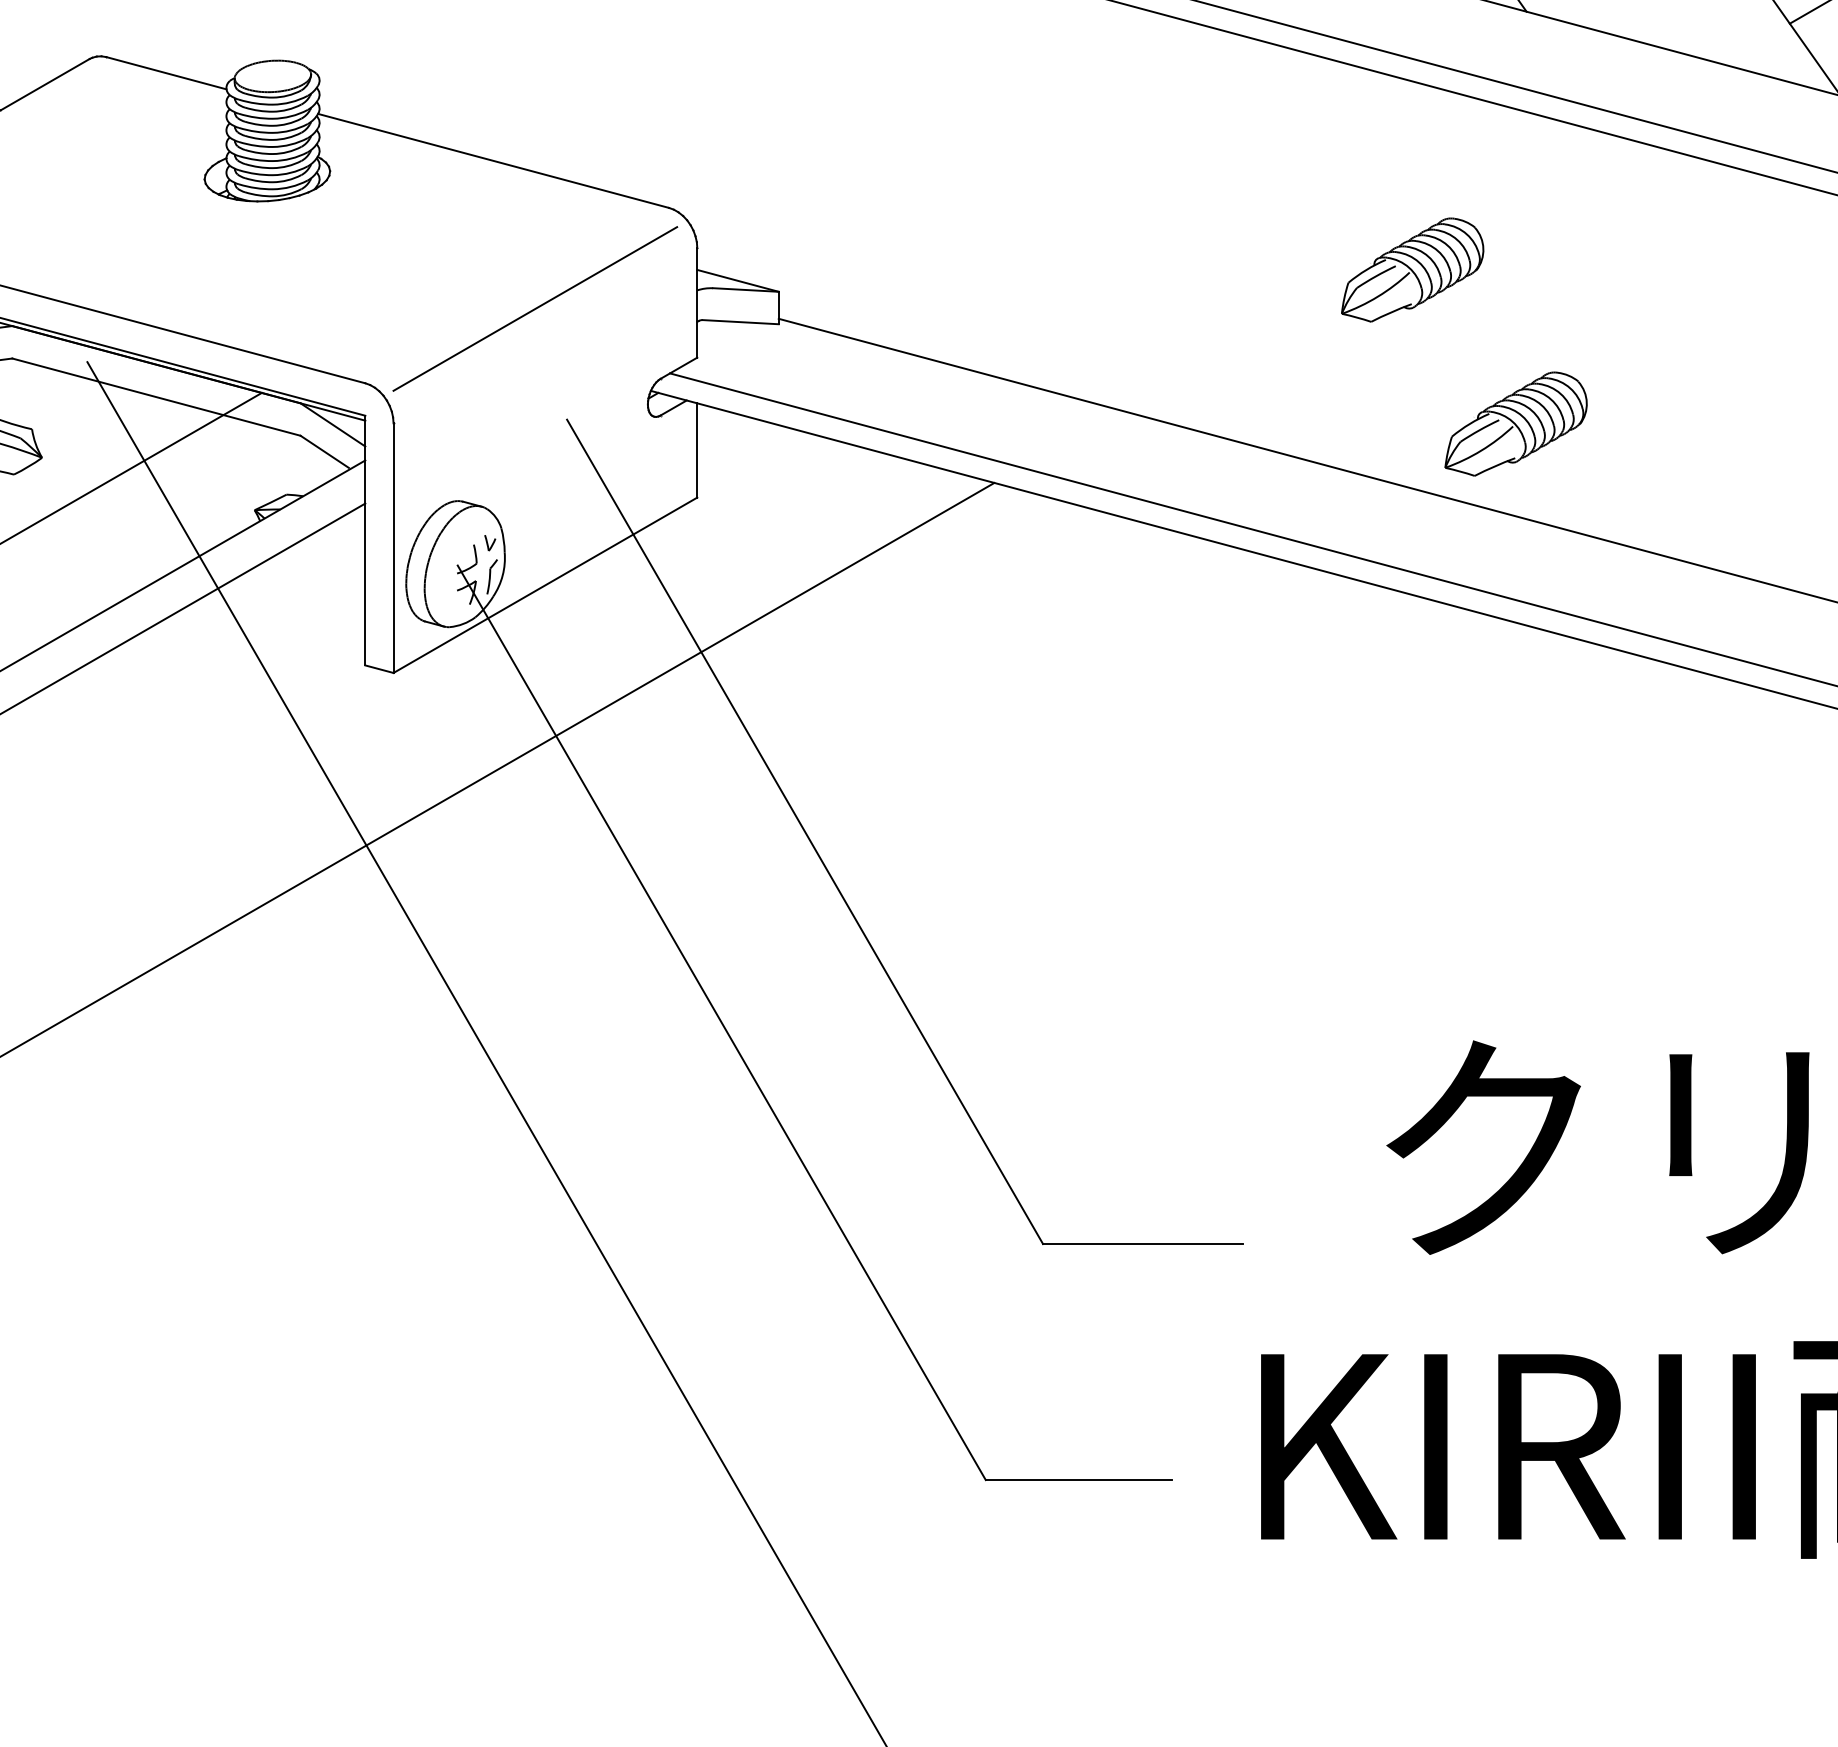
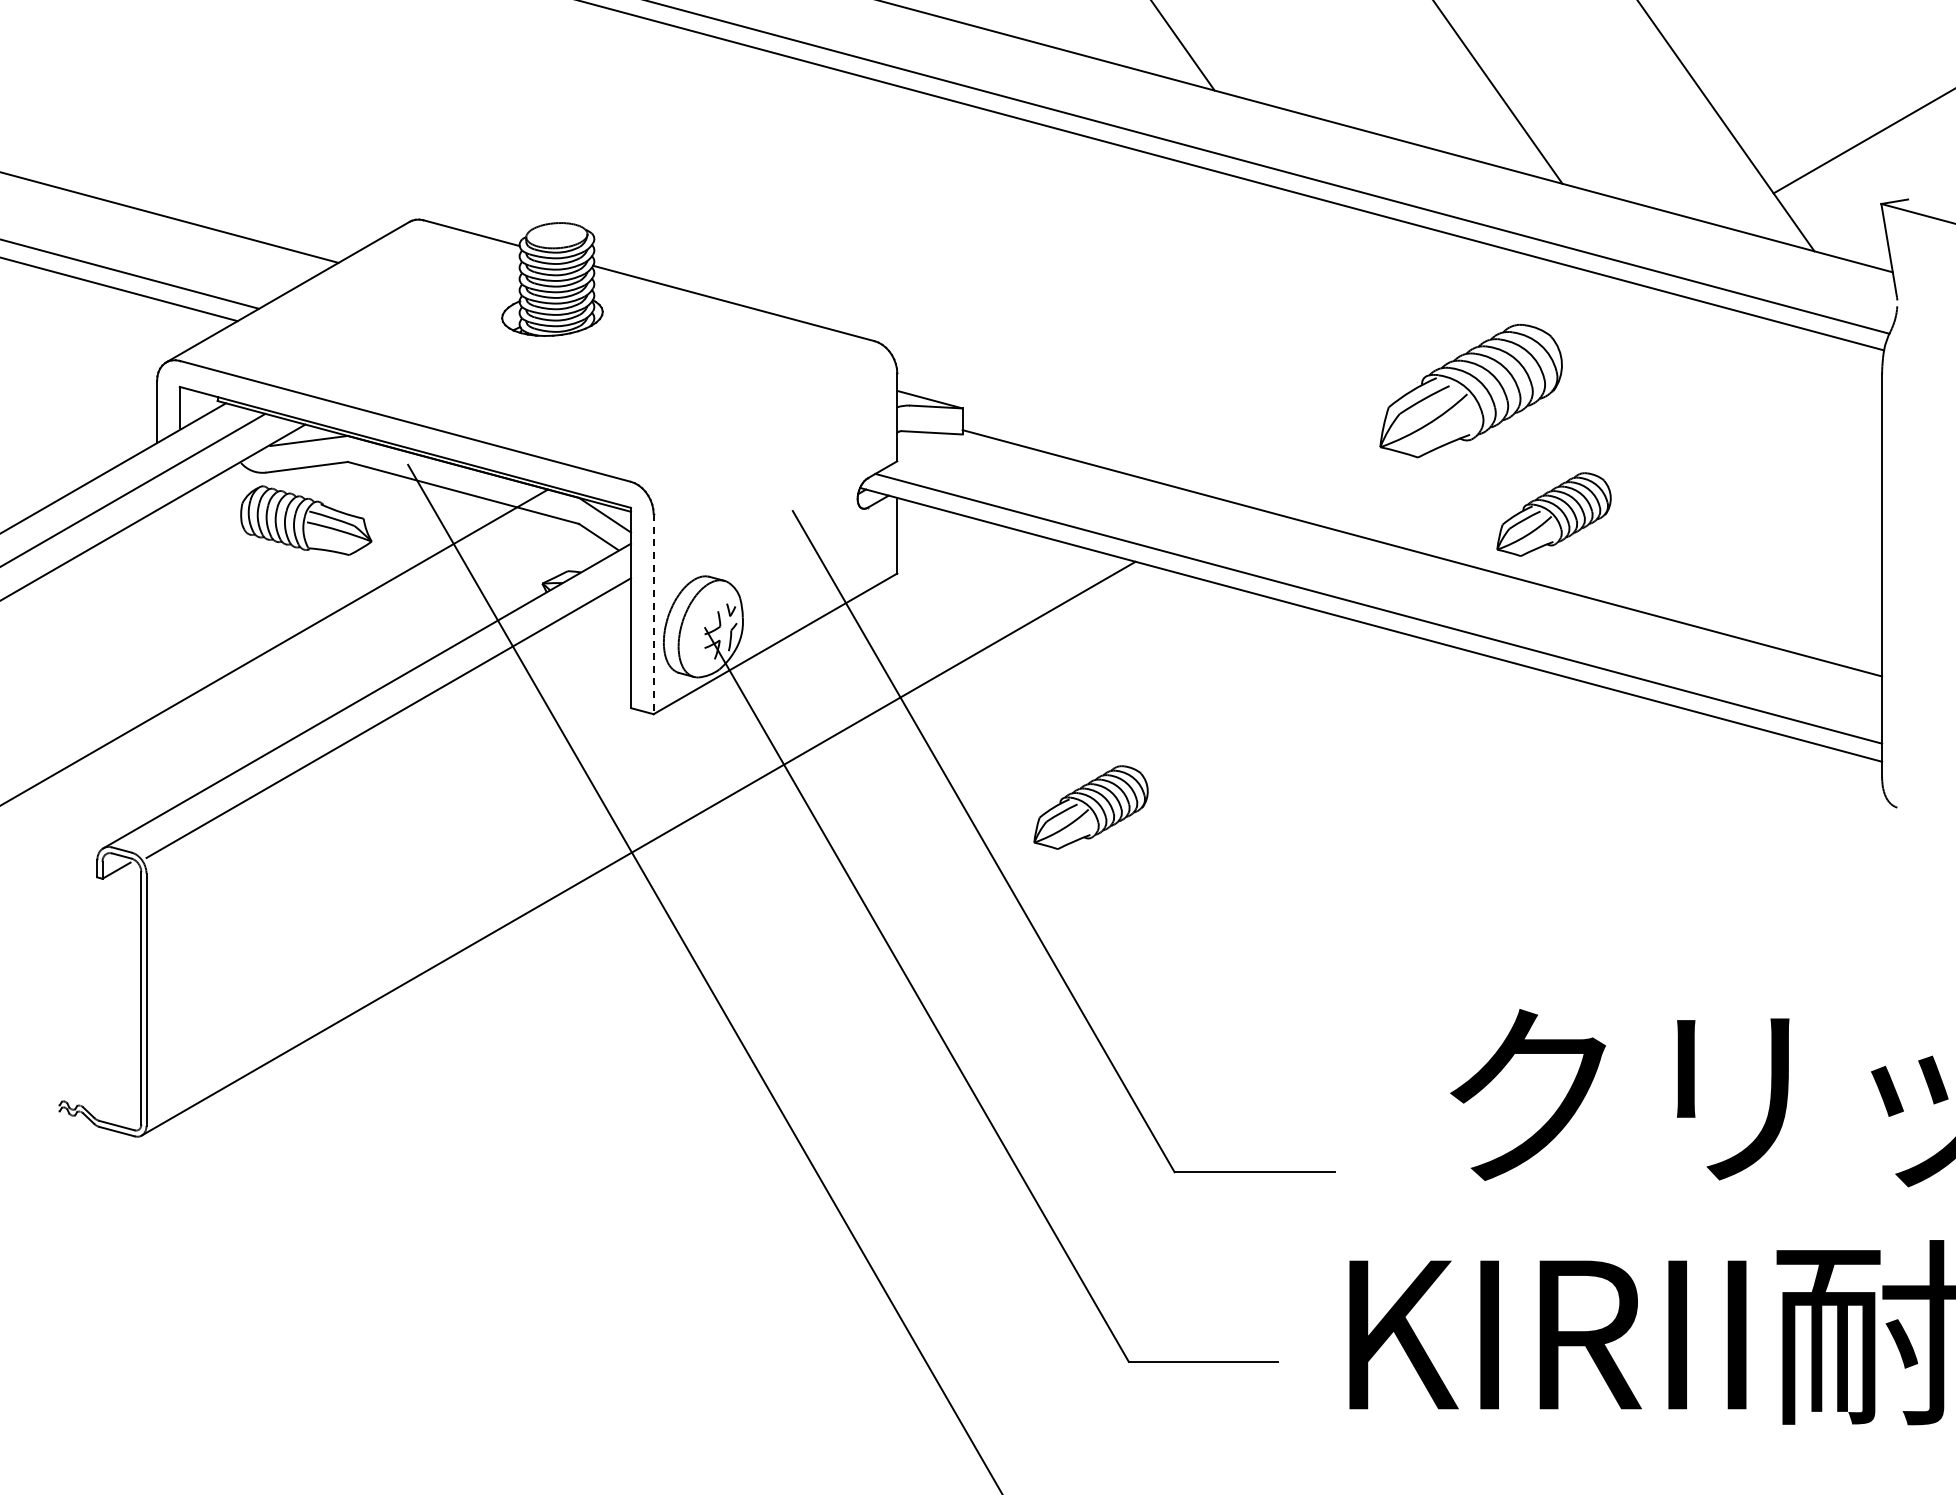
part: (1411, 269) -> (1470, 390), size x1.6
line: (535, 308) -> (767, 421), removed
line: (393, 548) -> (653, 614), solid -> dashed
part: (938, 789) -> (1090, 807), added

